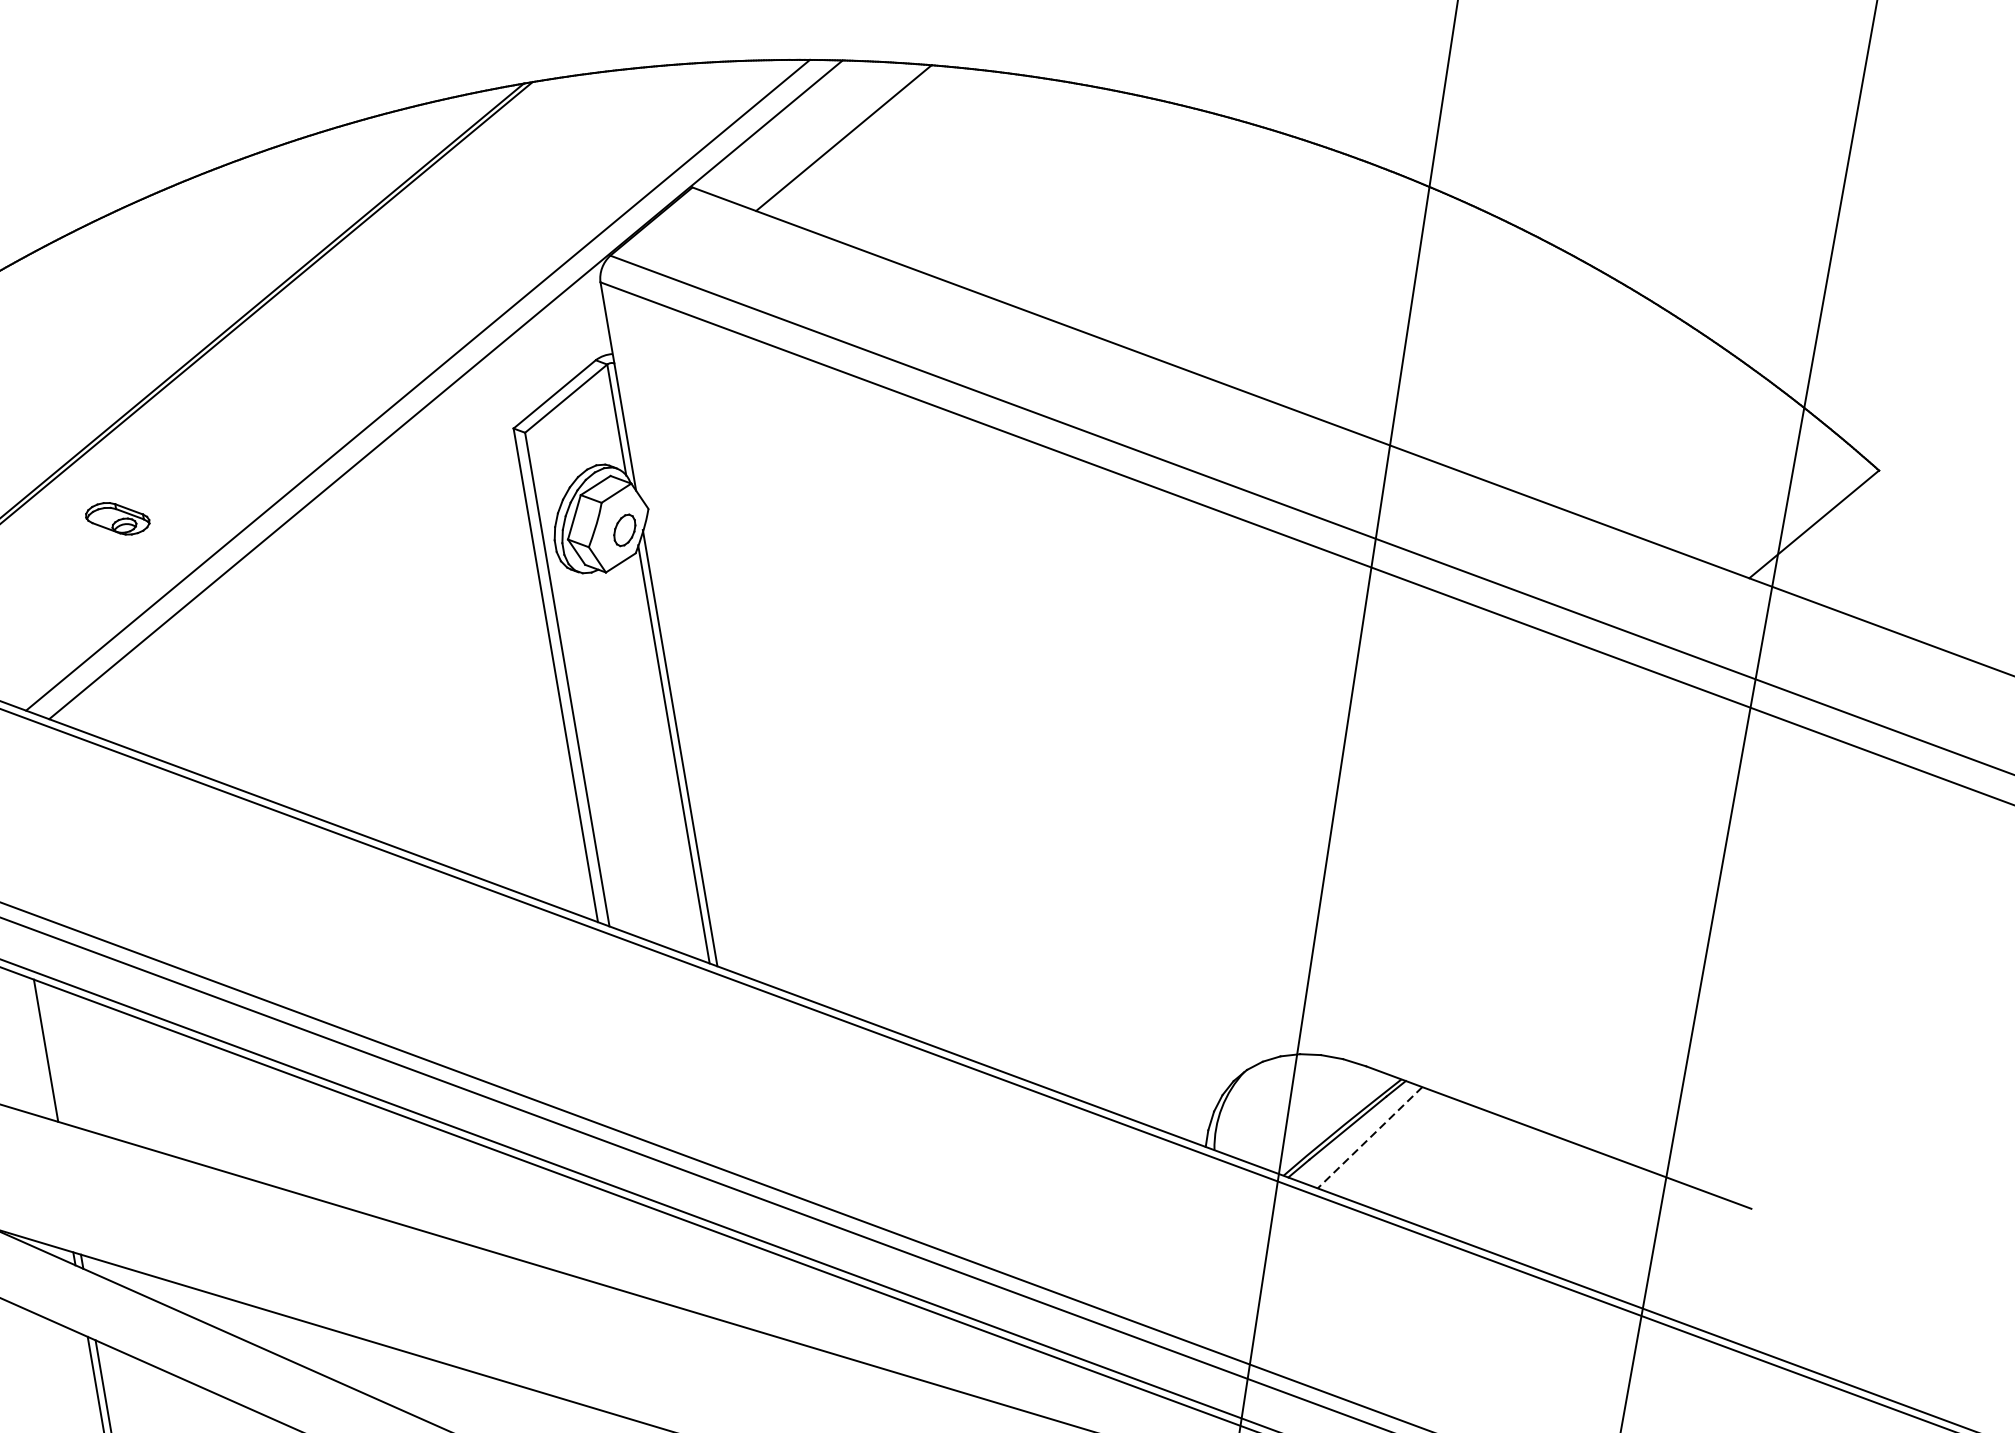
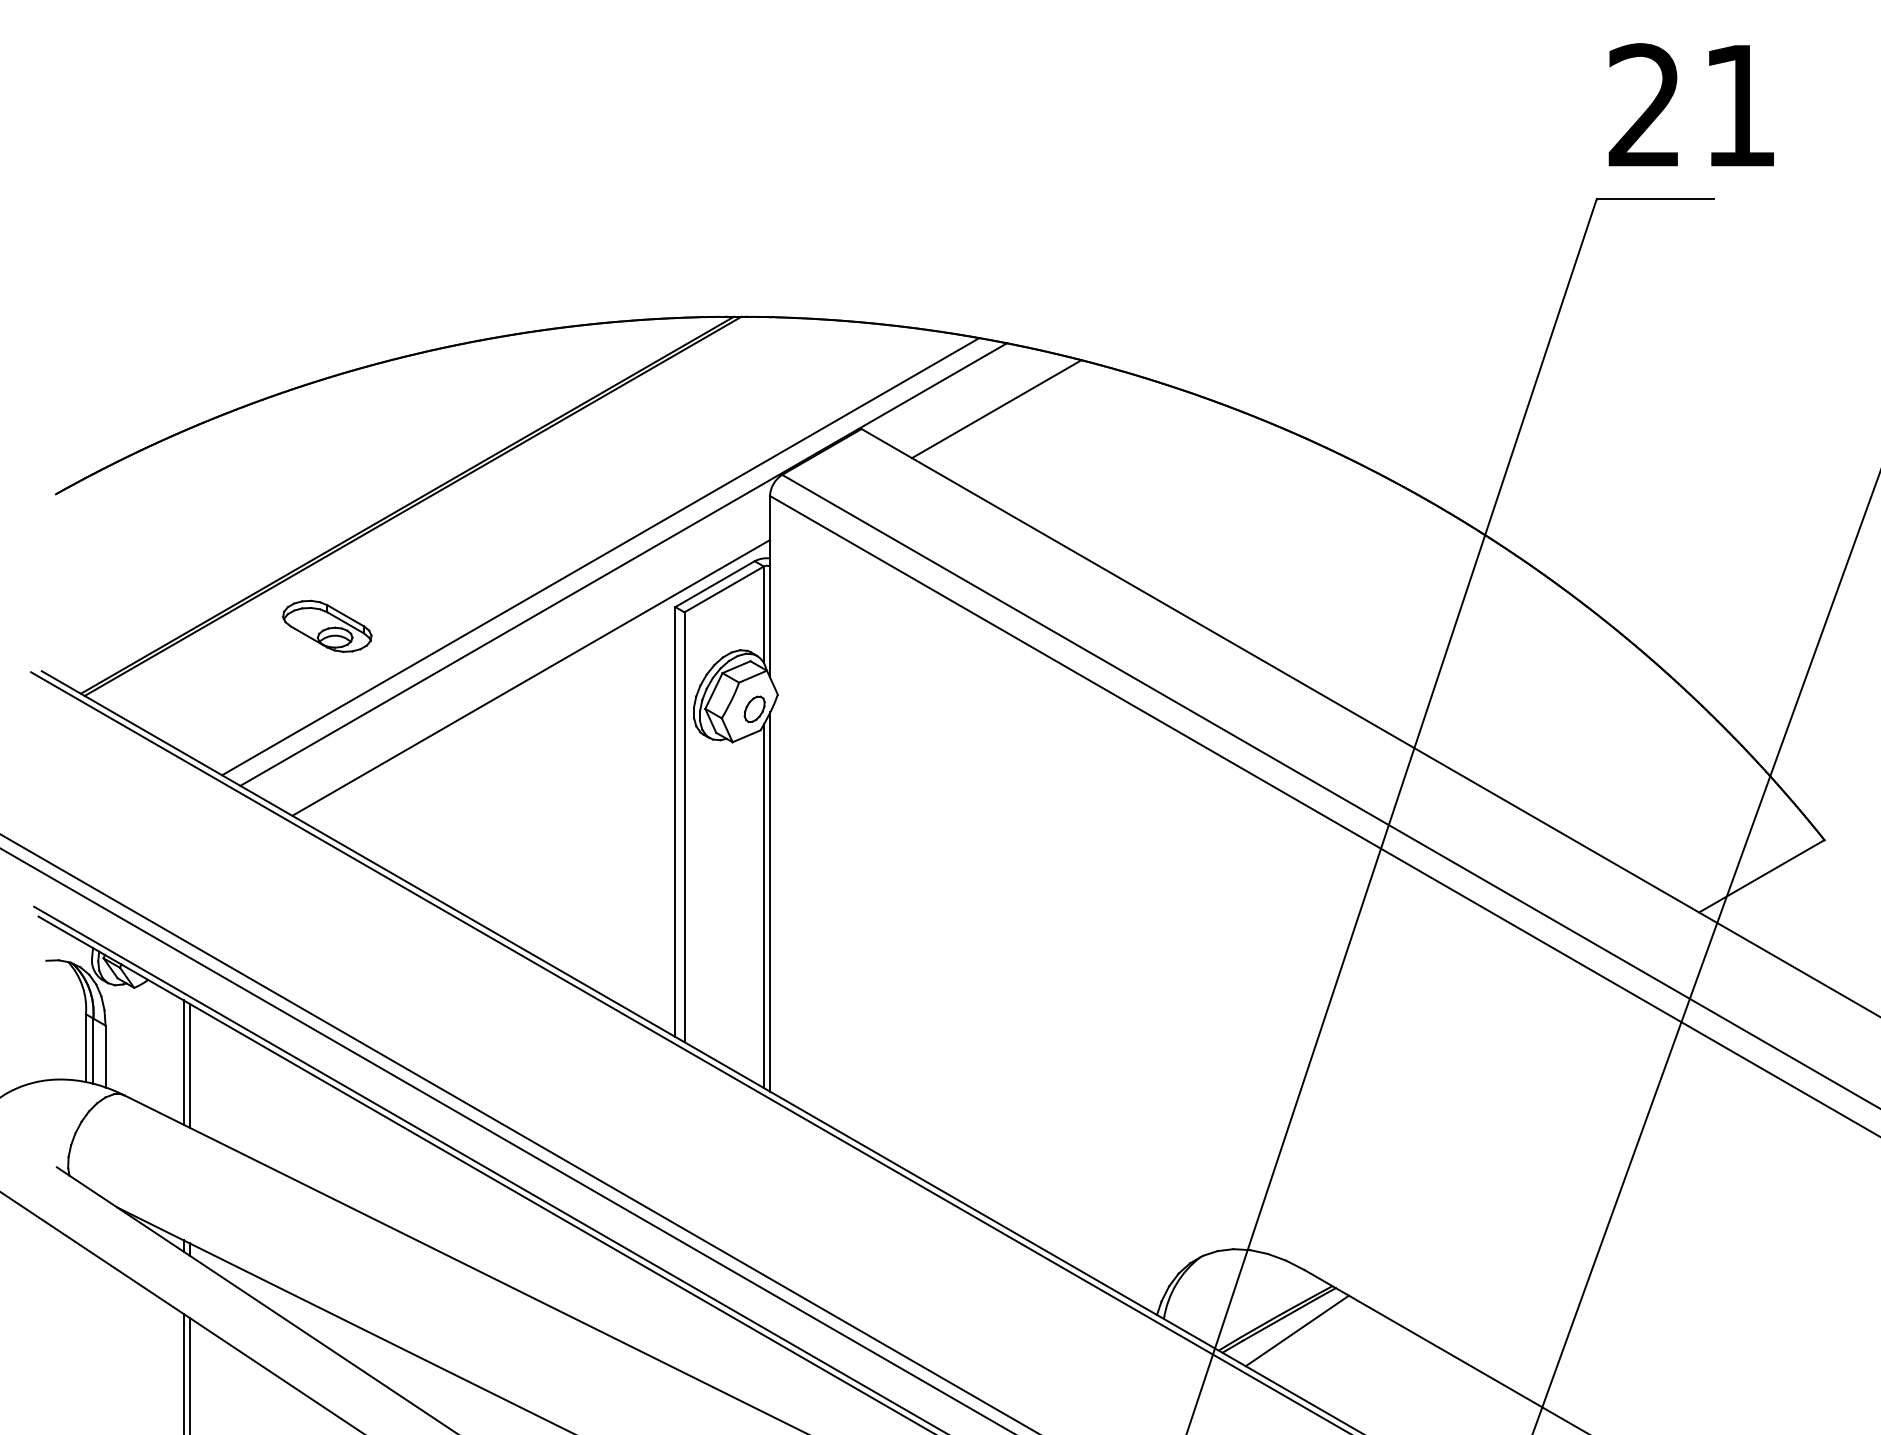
part: (117, 517) -> (327, 625), size x1.67
line: (362, 537) -> (531, 677), added
line: (38, 1048) -> (183, 1062), added
line: (1369, 1138) -> (1296, 1331), dashed -> solid

